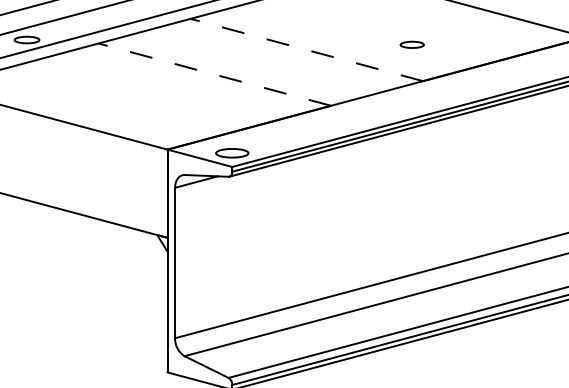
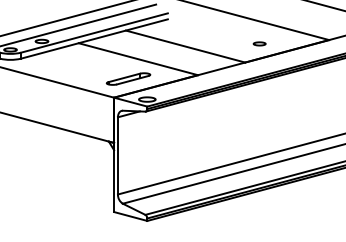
part: (411, 44) -> (259, 43), moved
line: (306, 49) -> (185, 46), dashed -> solid
line: (215, 75) -> (138, 59), dashed -> solid
part: (195, 112) -> (128, 78), added

